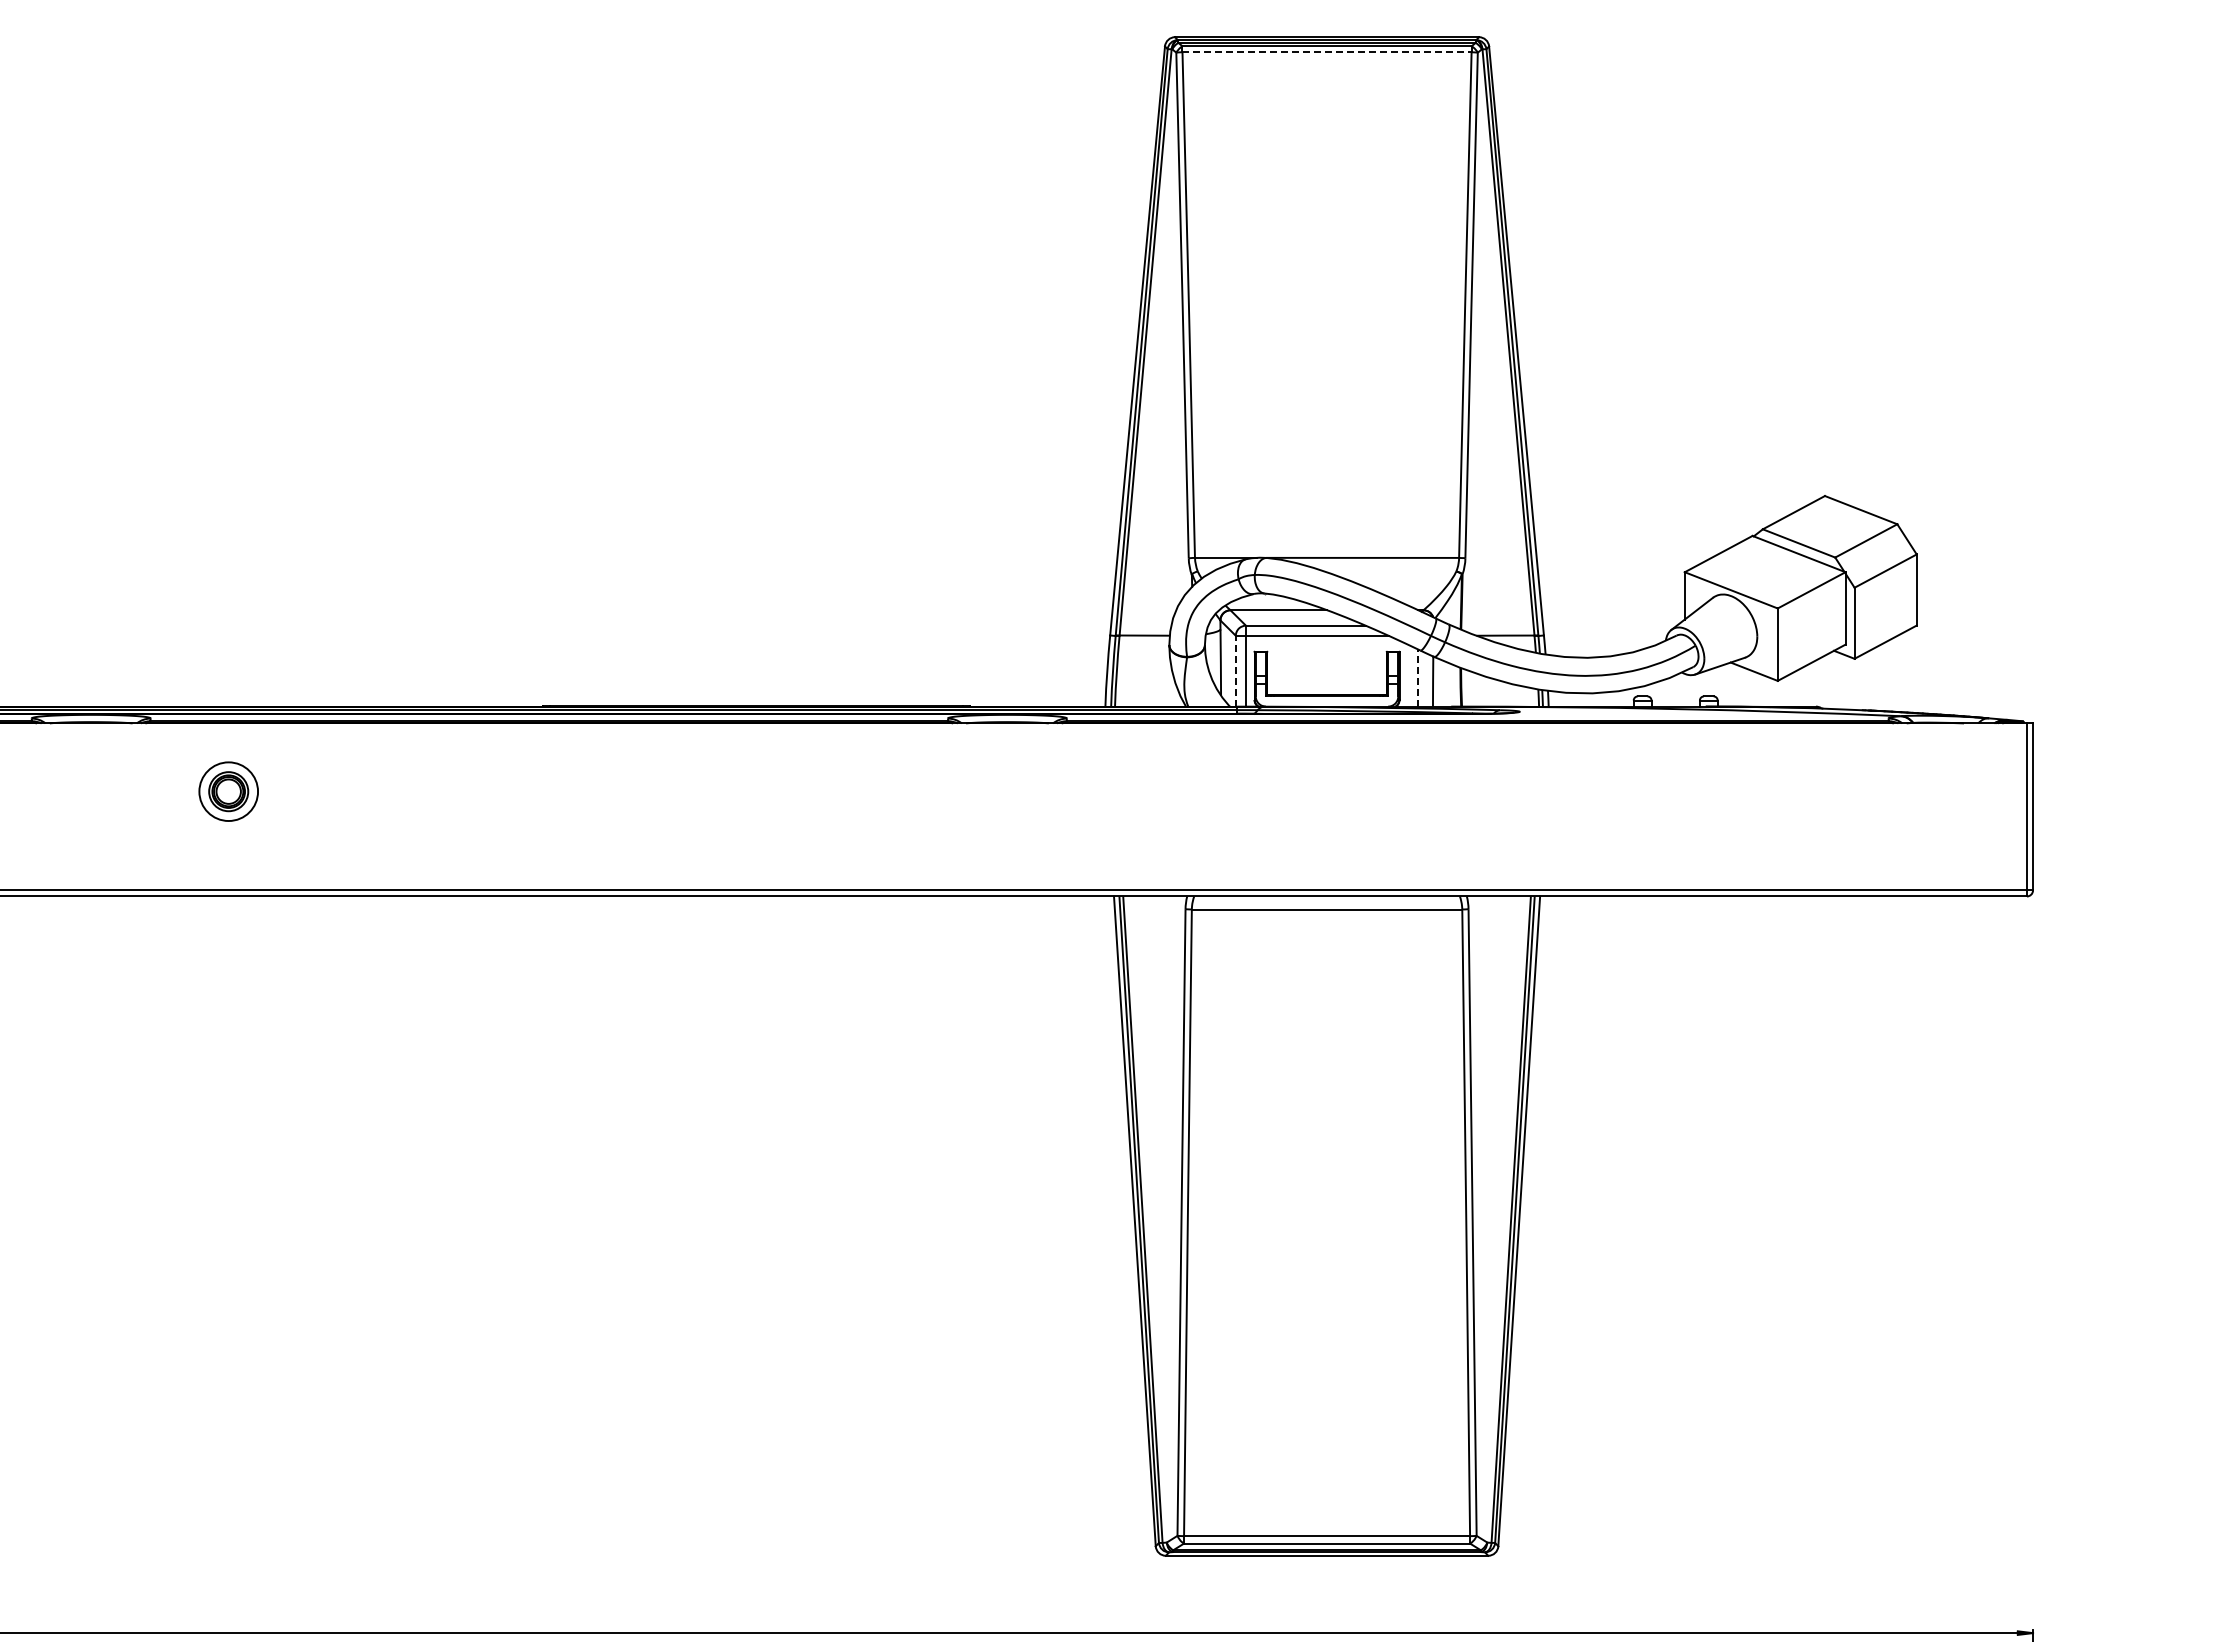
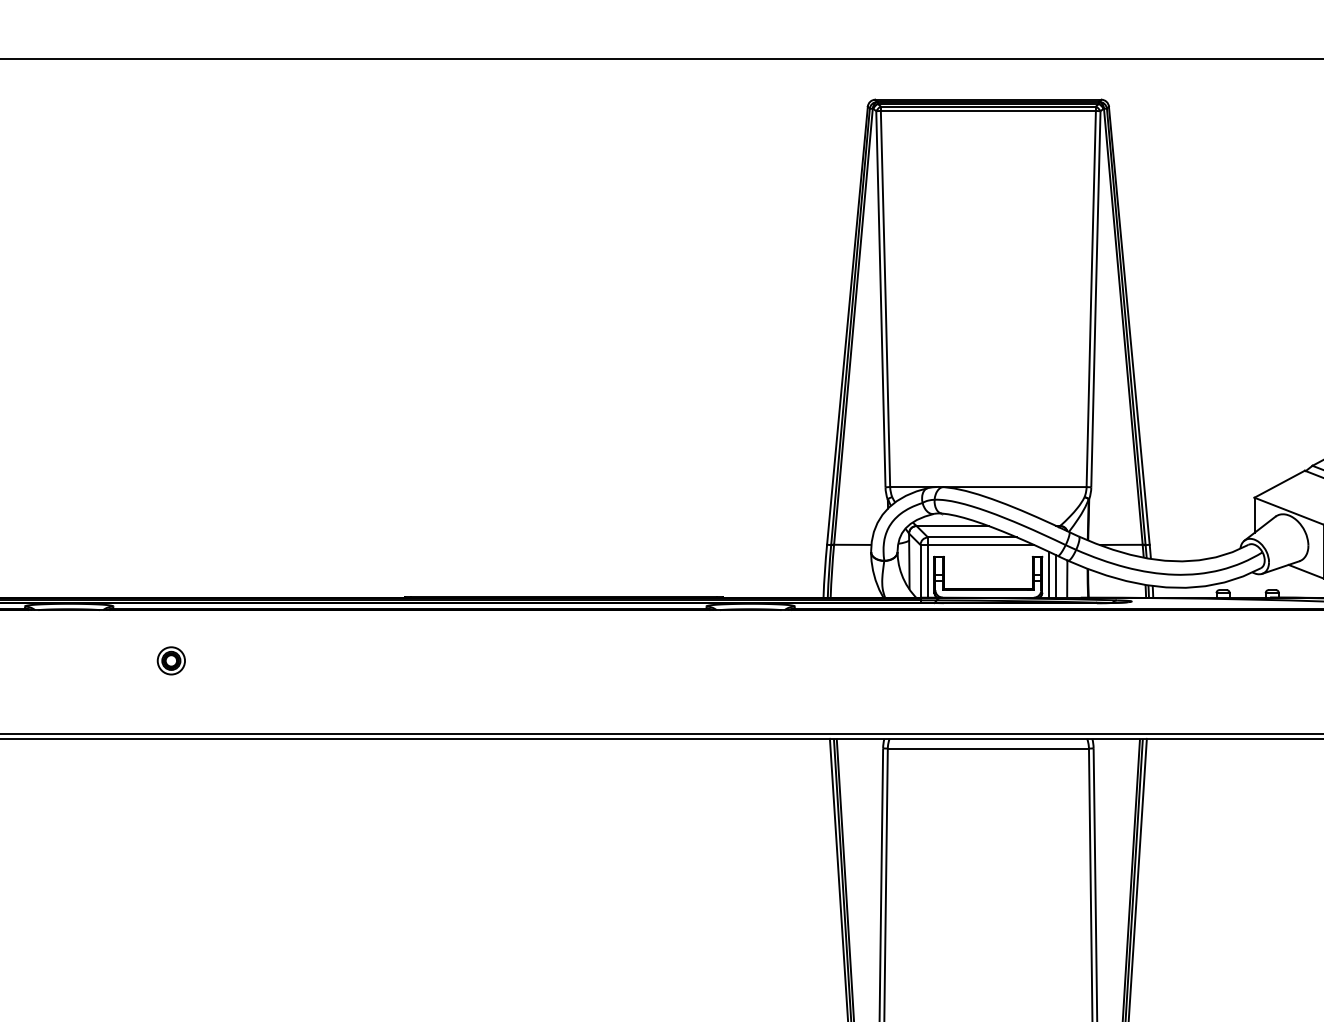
line: (1327, 52) -> (988, 111), dashed -> solid
line: (1235, 670) -> (920, 570), dashed -> solid
line: (1408, 675) -> (1048, 574), added
line: (1418, 678) -> (1056, 576), dashed -> solid
part: (228, 791) -> (171, 660), size x0.62

